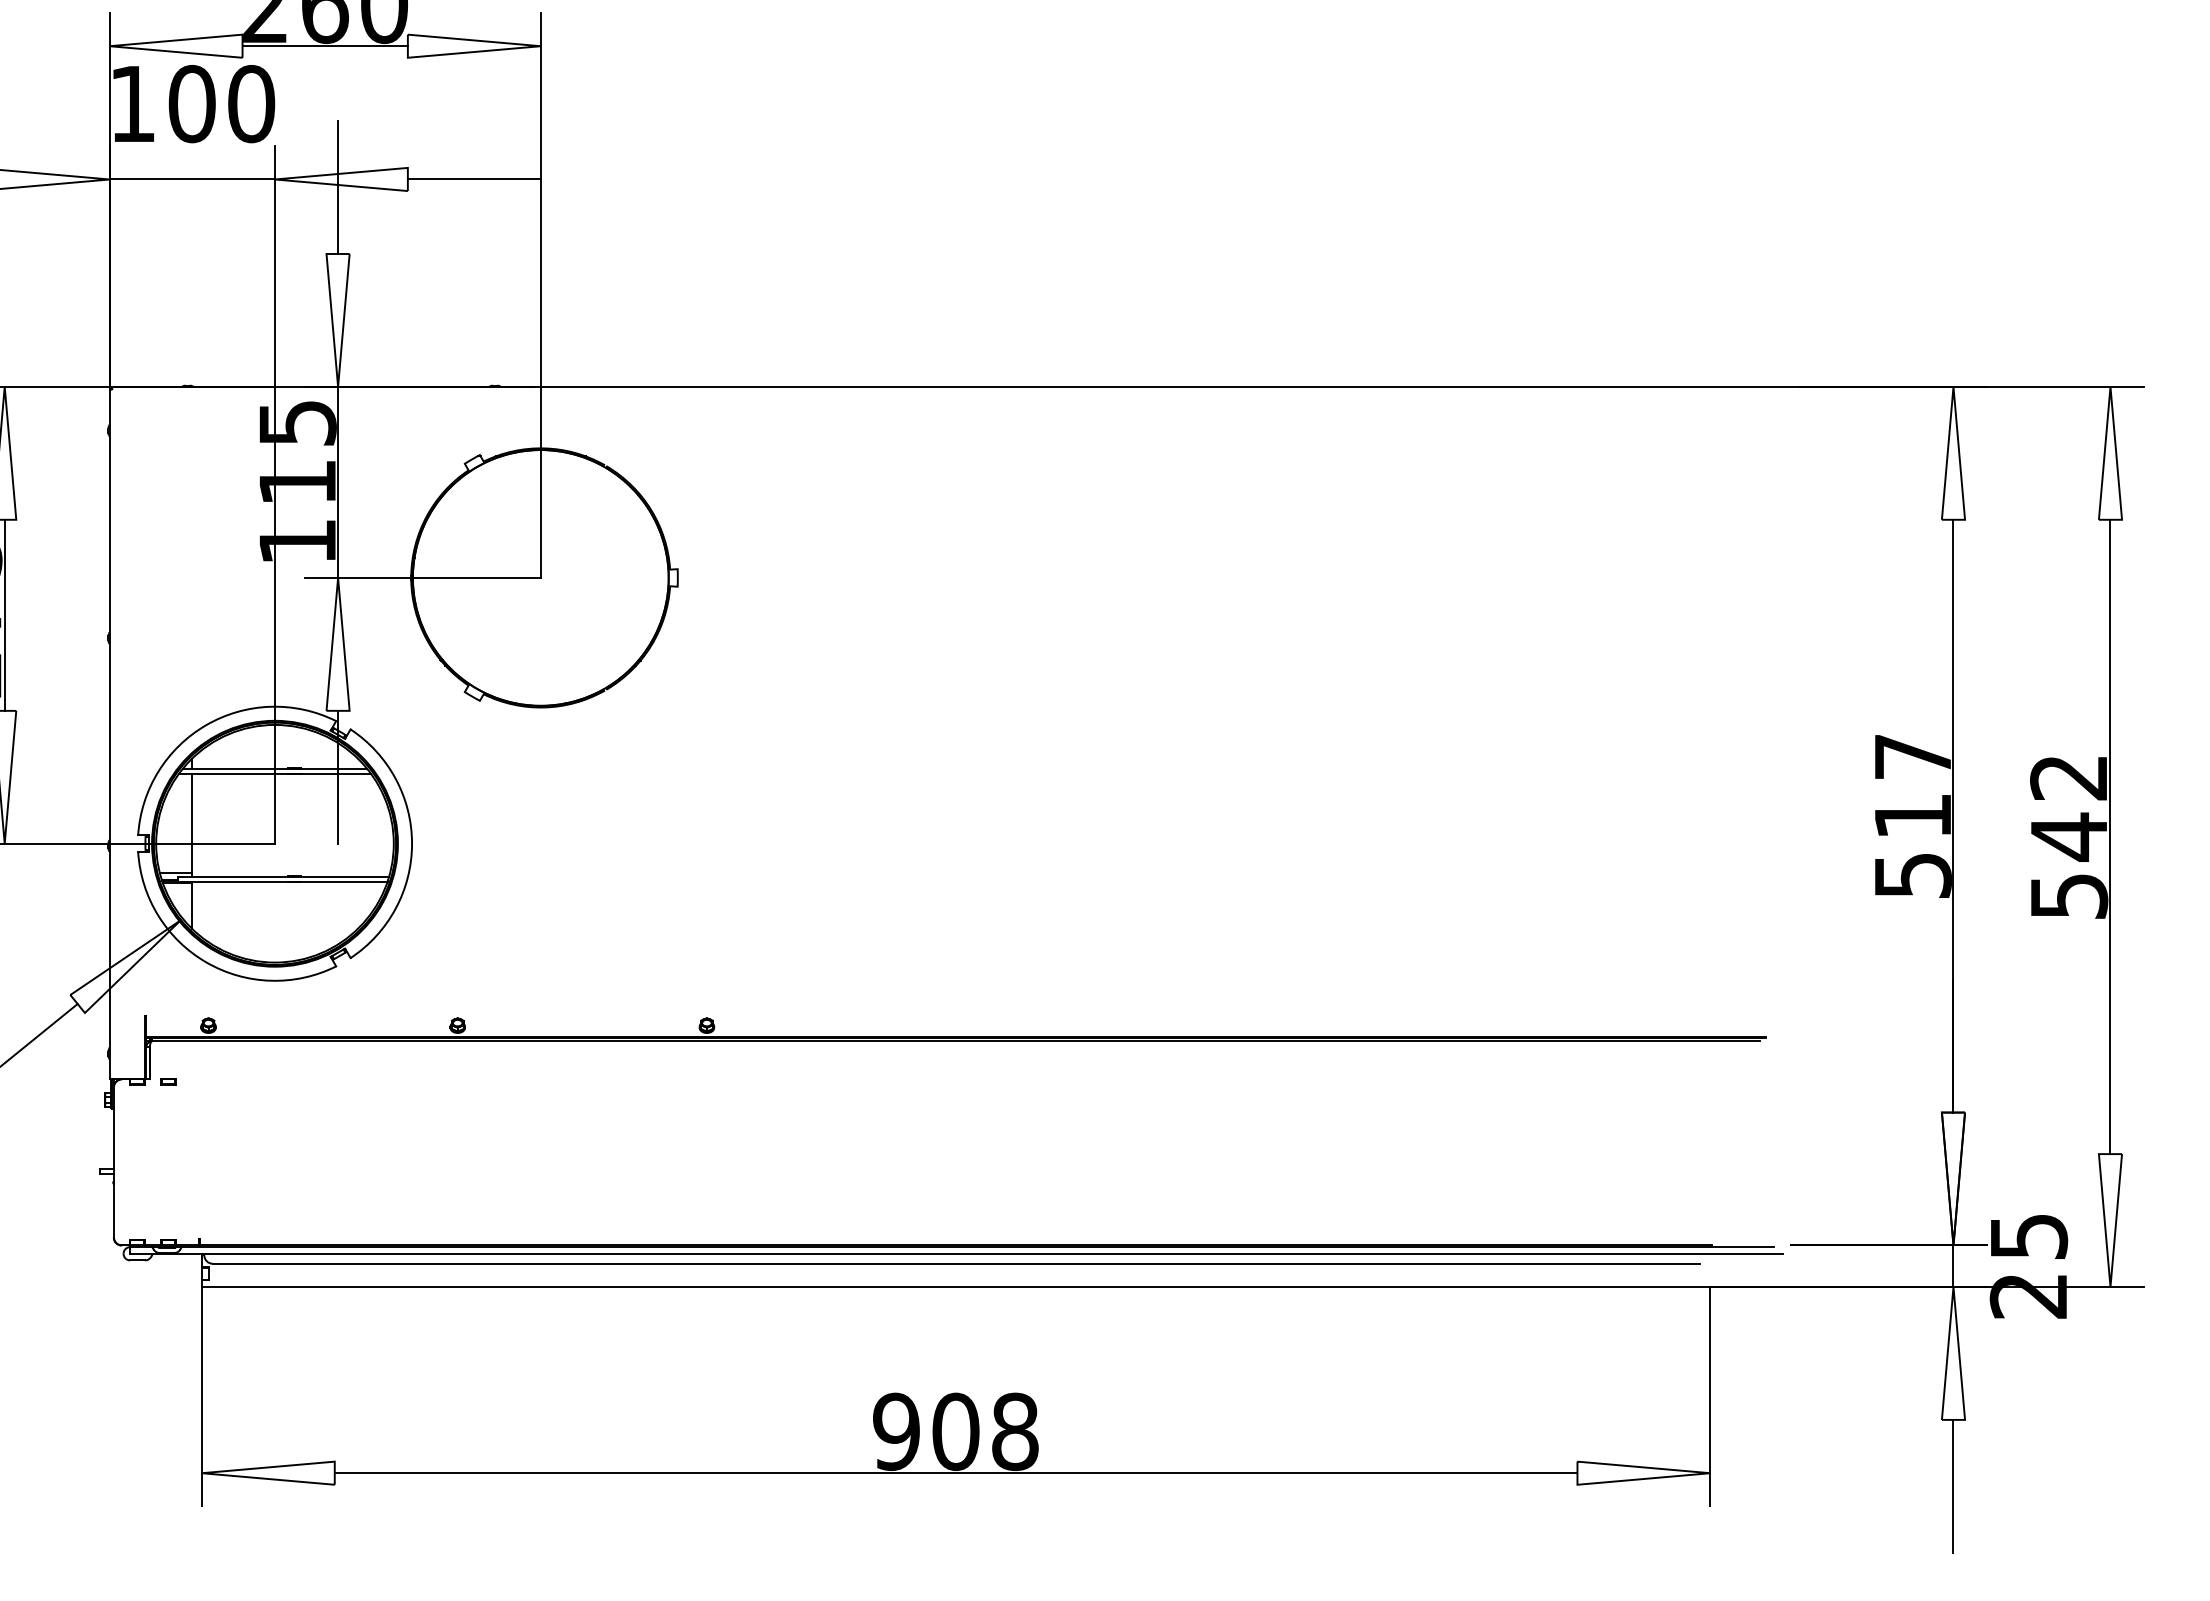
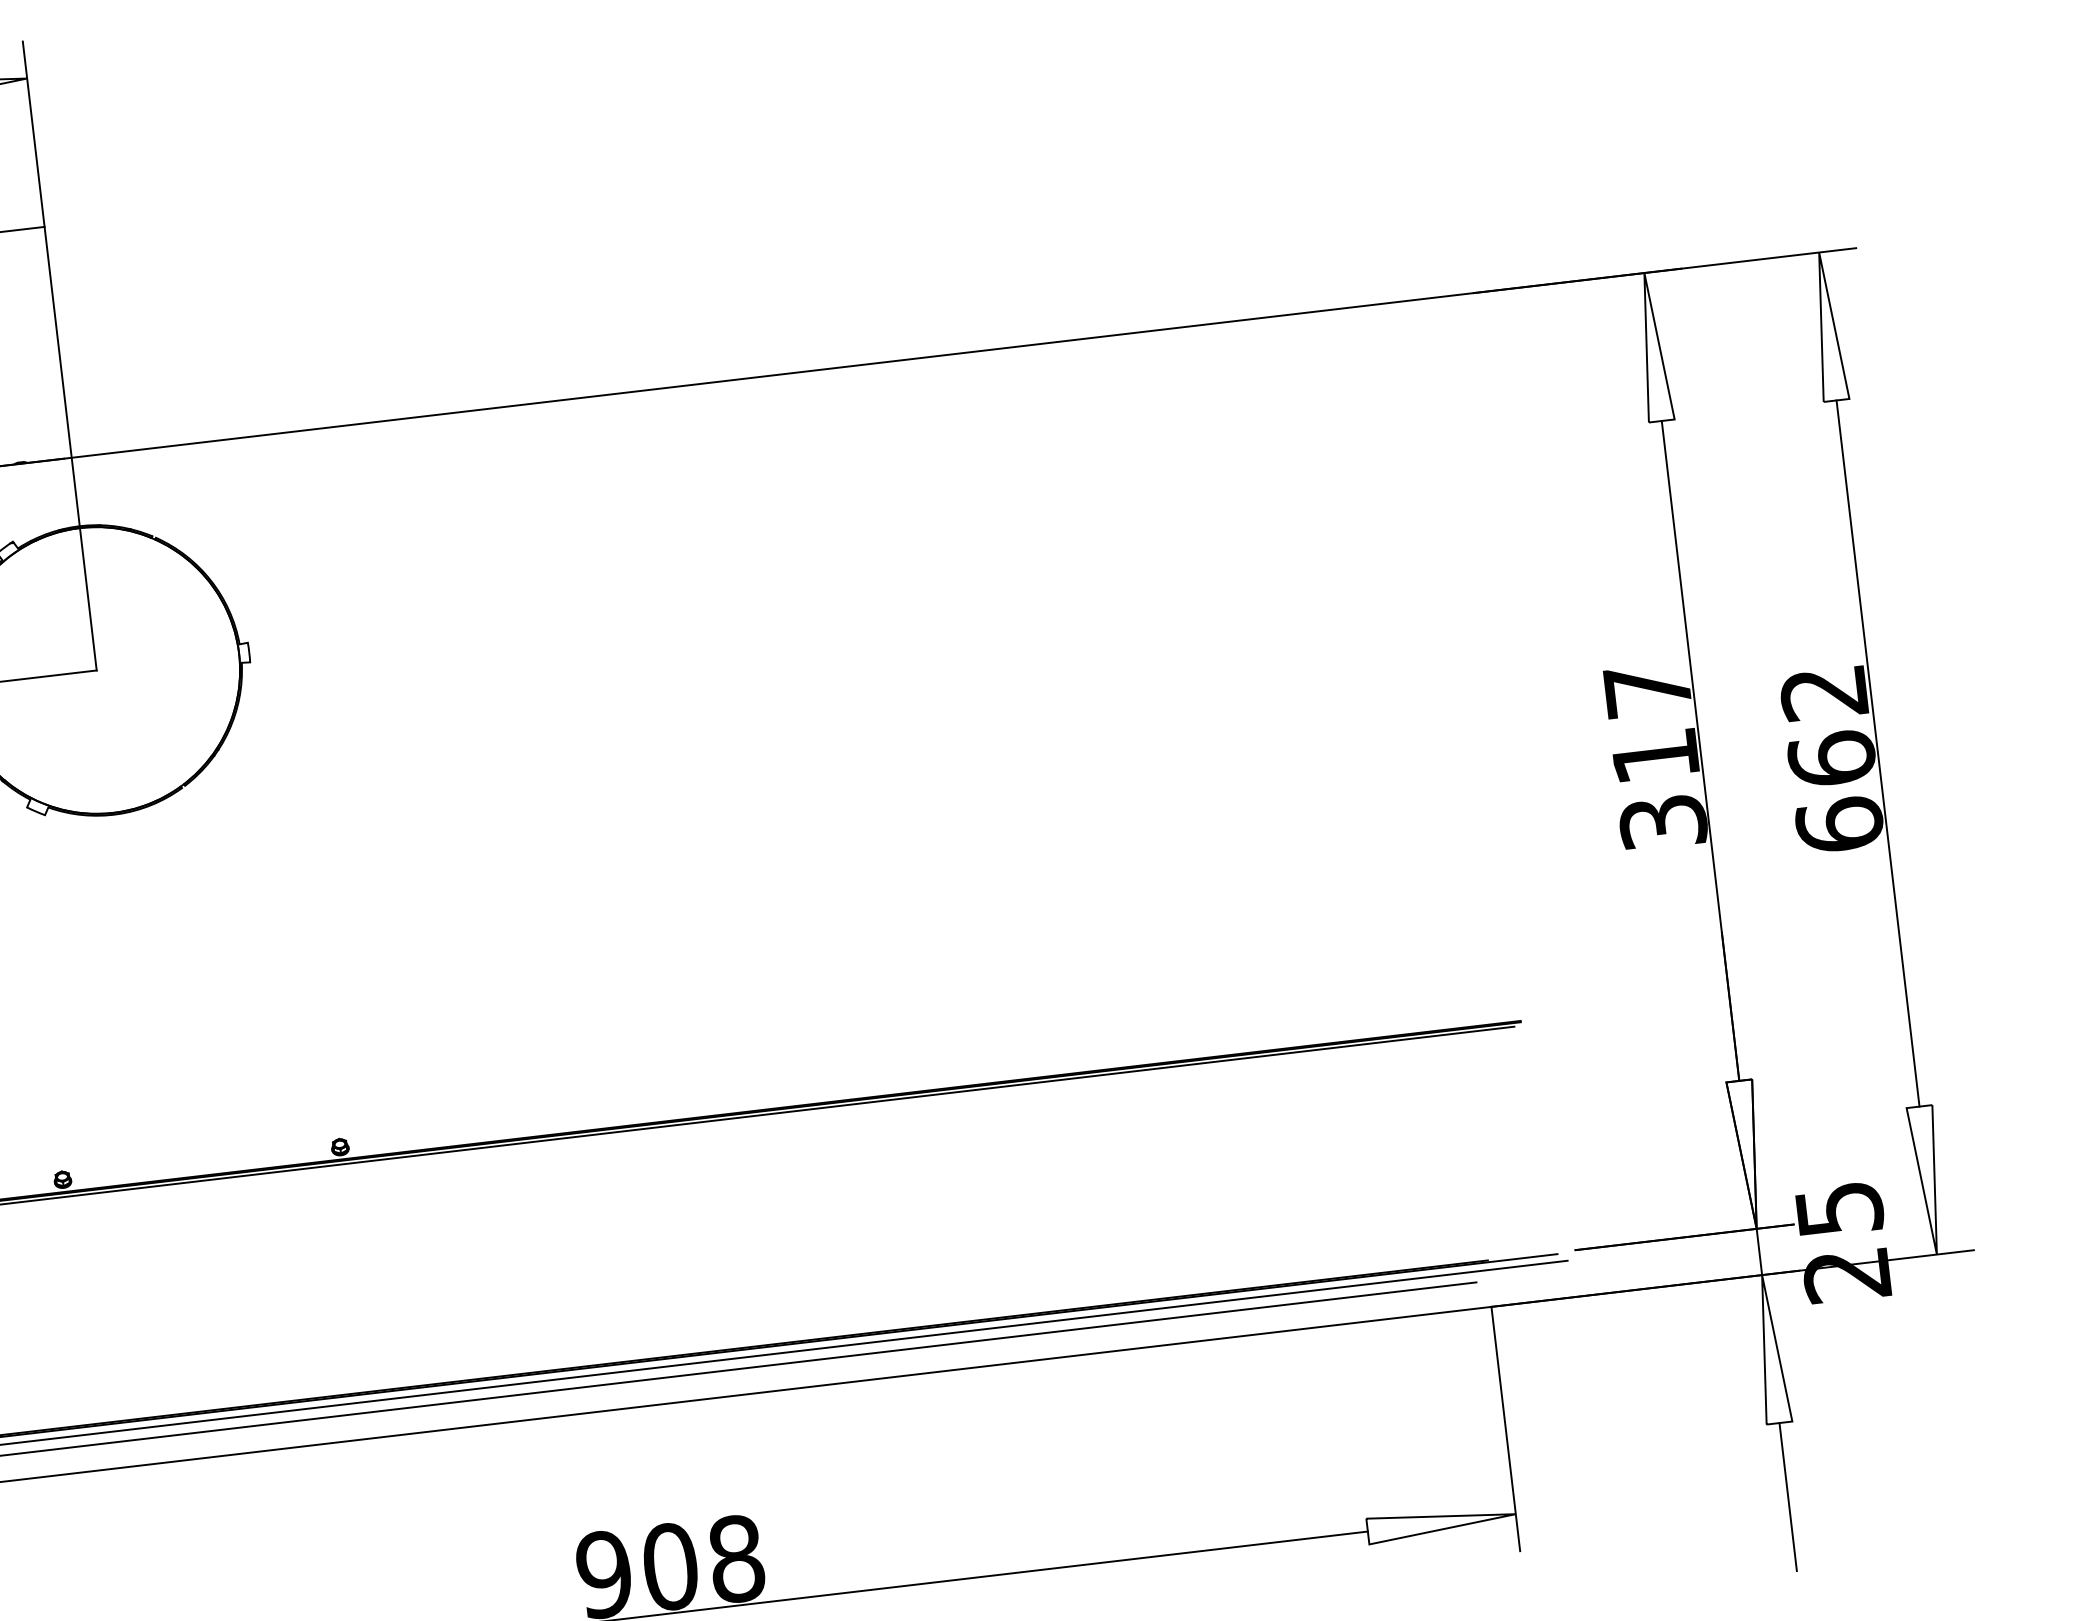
text: (2069, 865) -> (1836, 790), 542 -> 662
text: (1912, 875) -> (1662, 822), 517 -> 317

